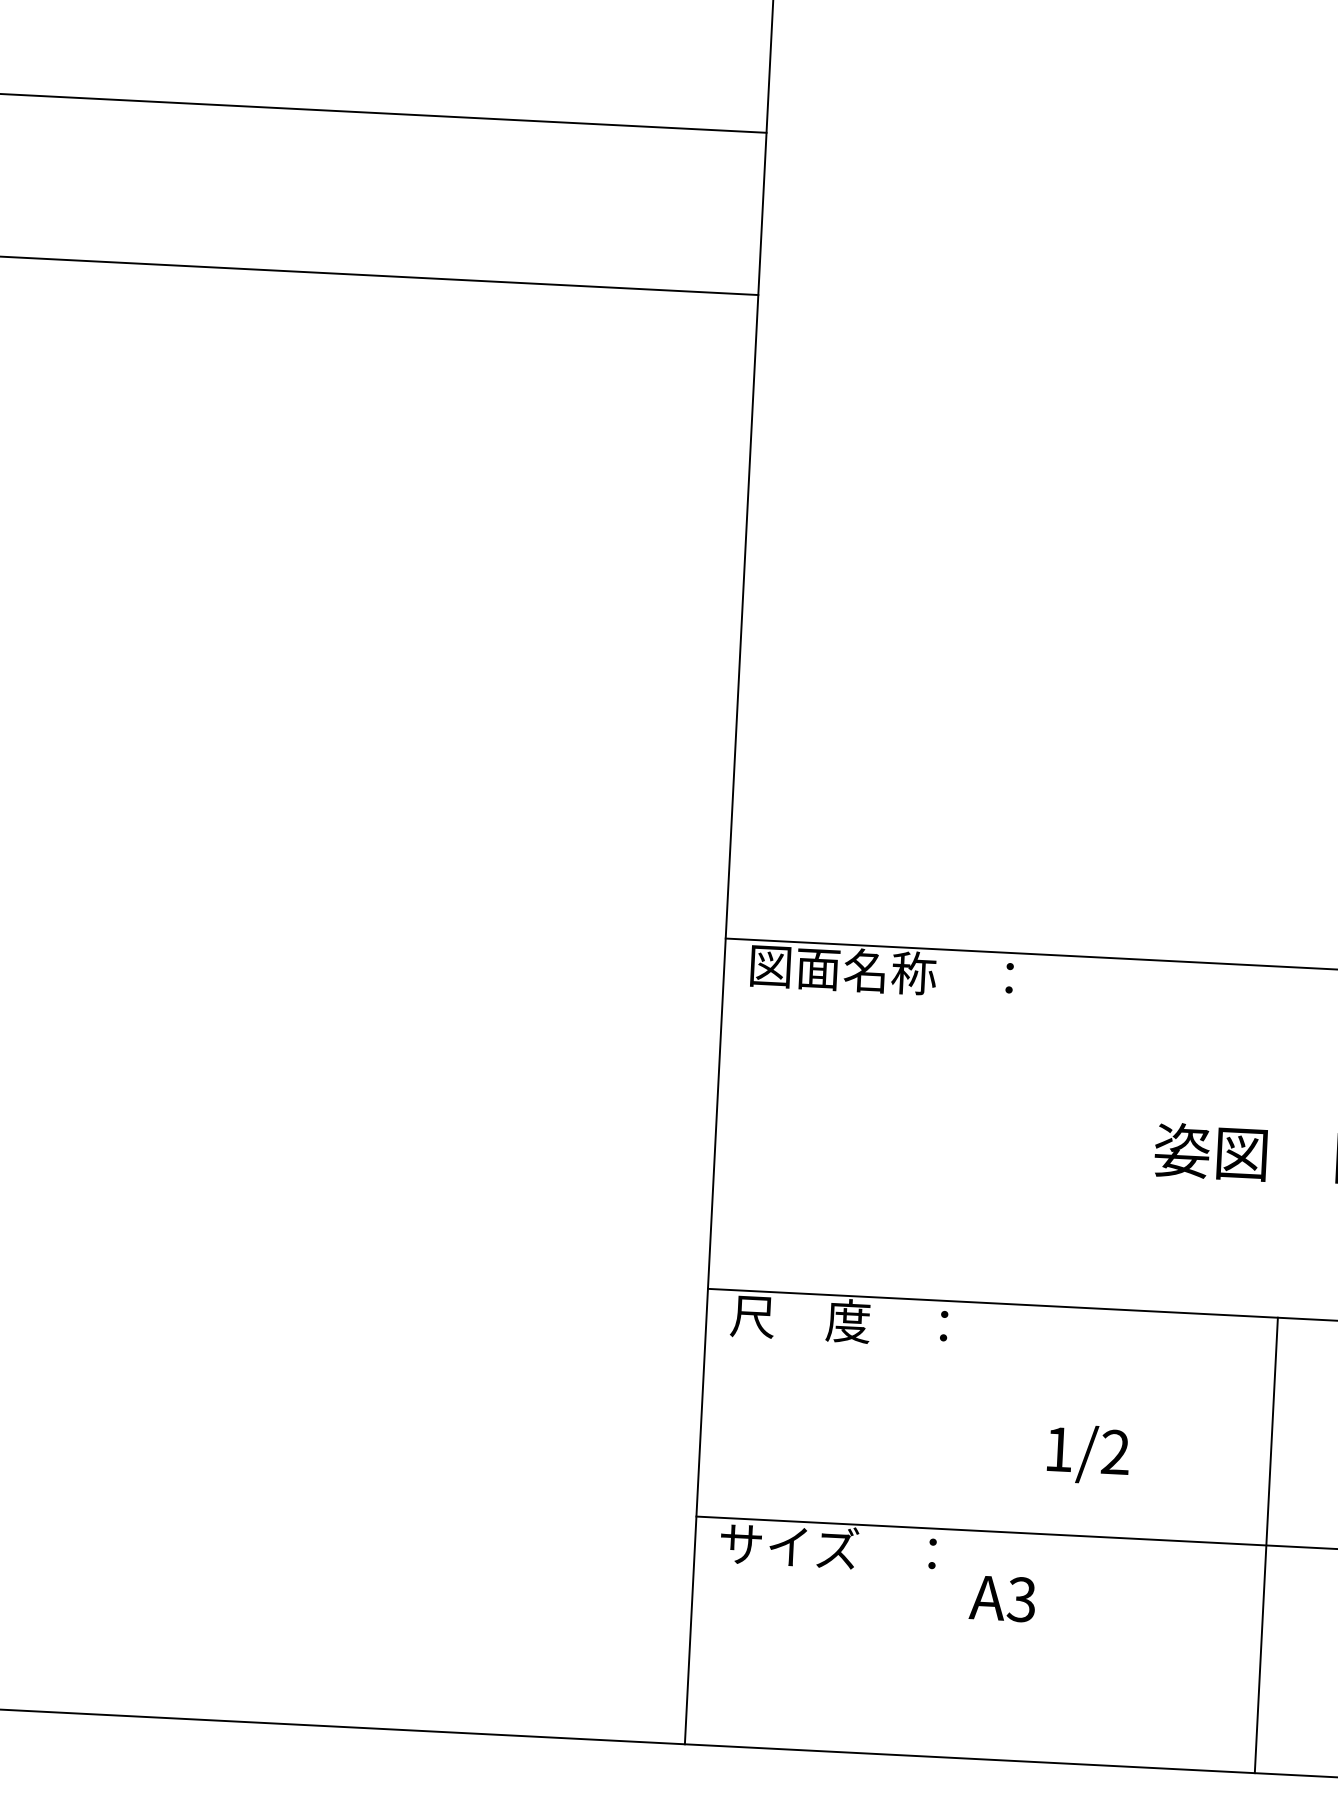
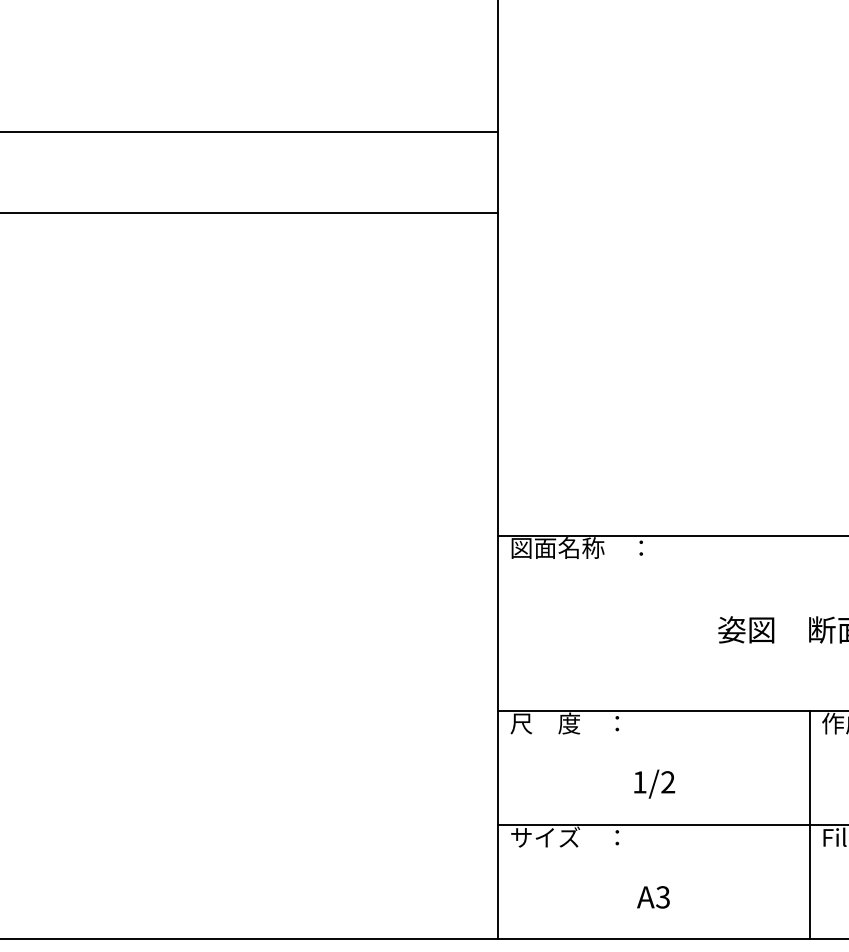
text: (1088, 1453) -> (654, 783), moved
line: (1265, 1544) -> (809, 824), moved
text: (1002, 1599) -> (653, 897), moved

